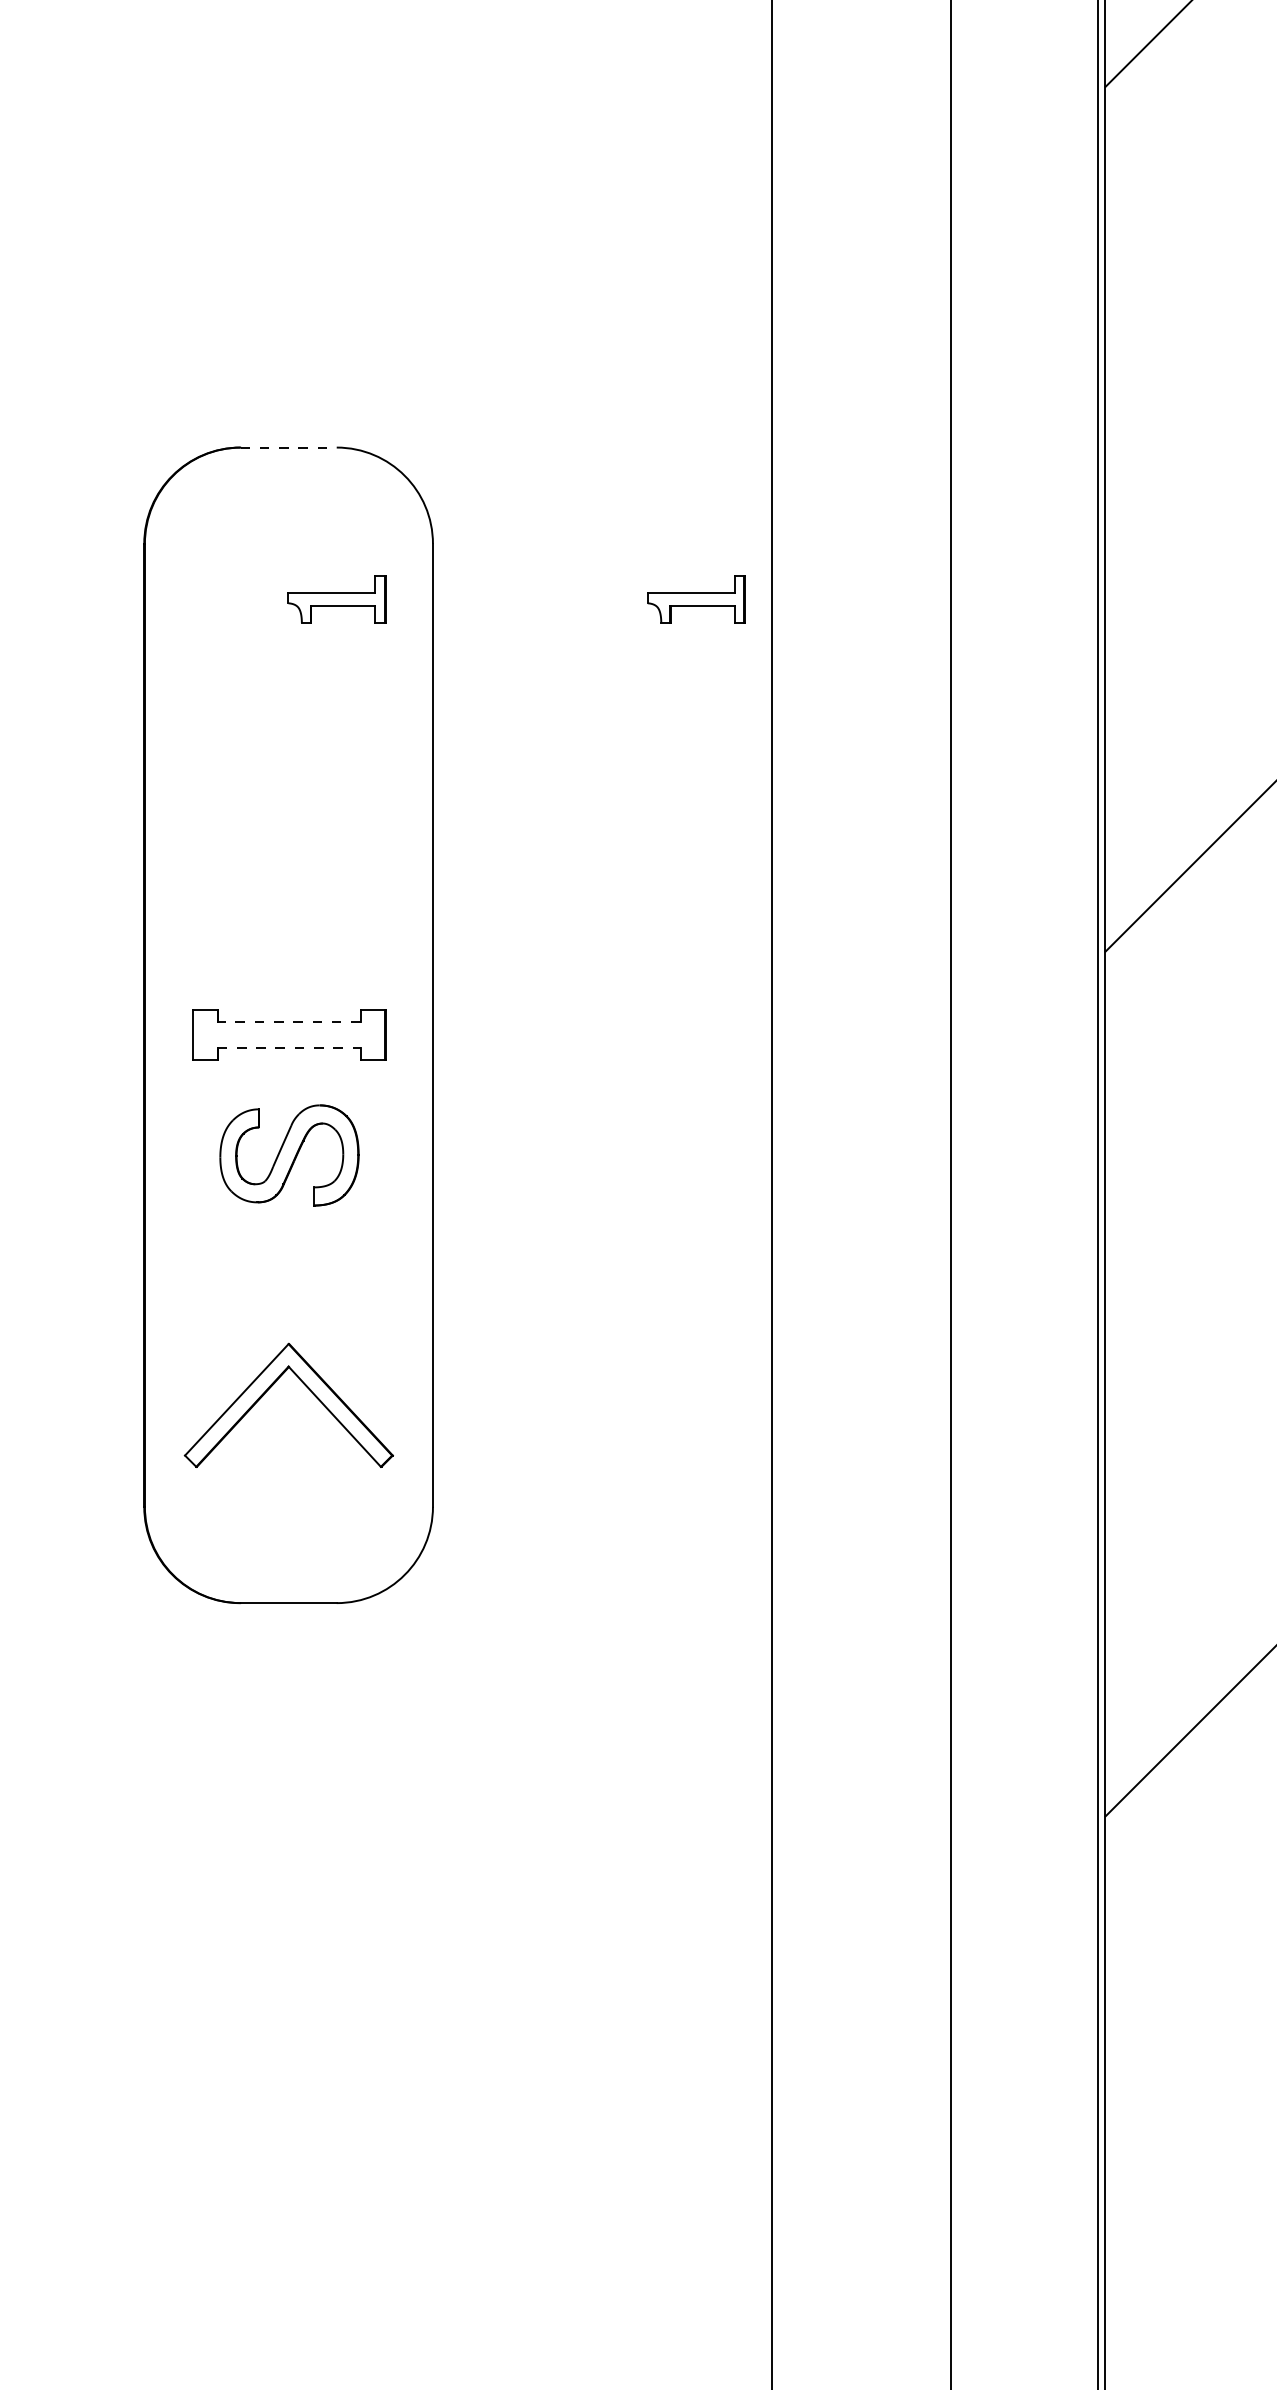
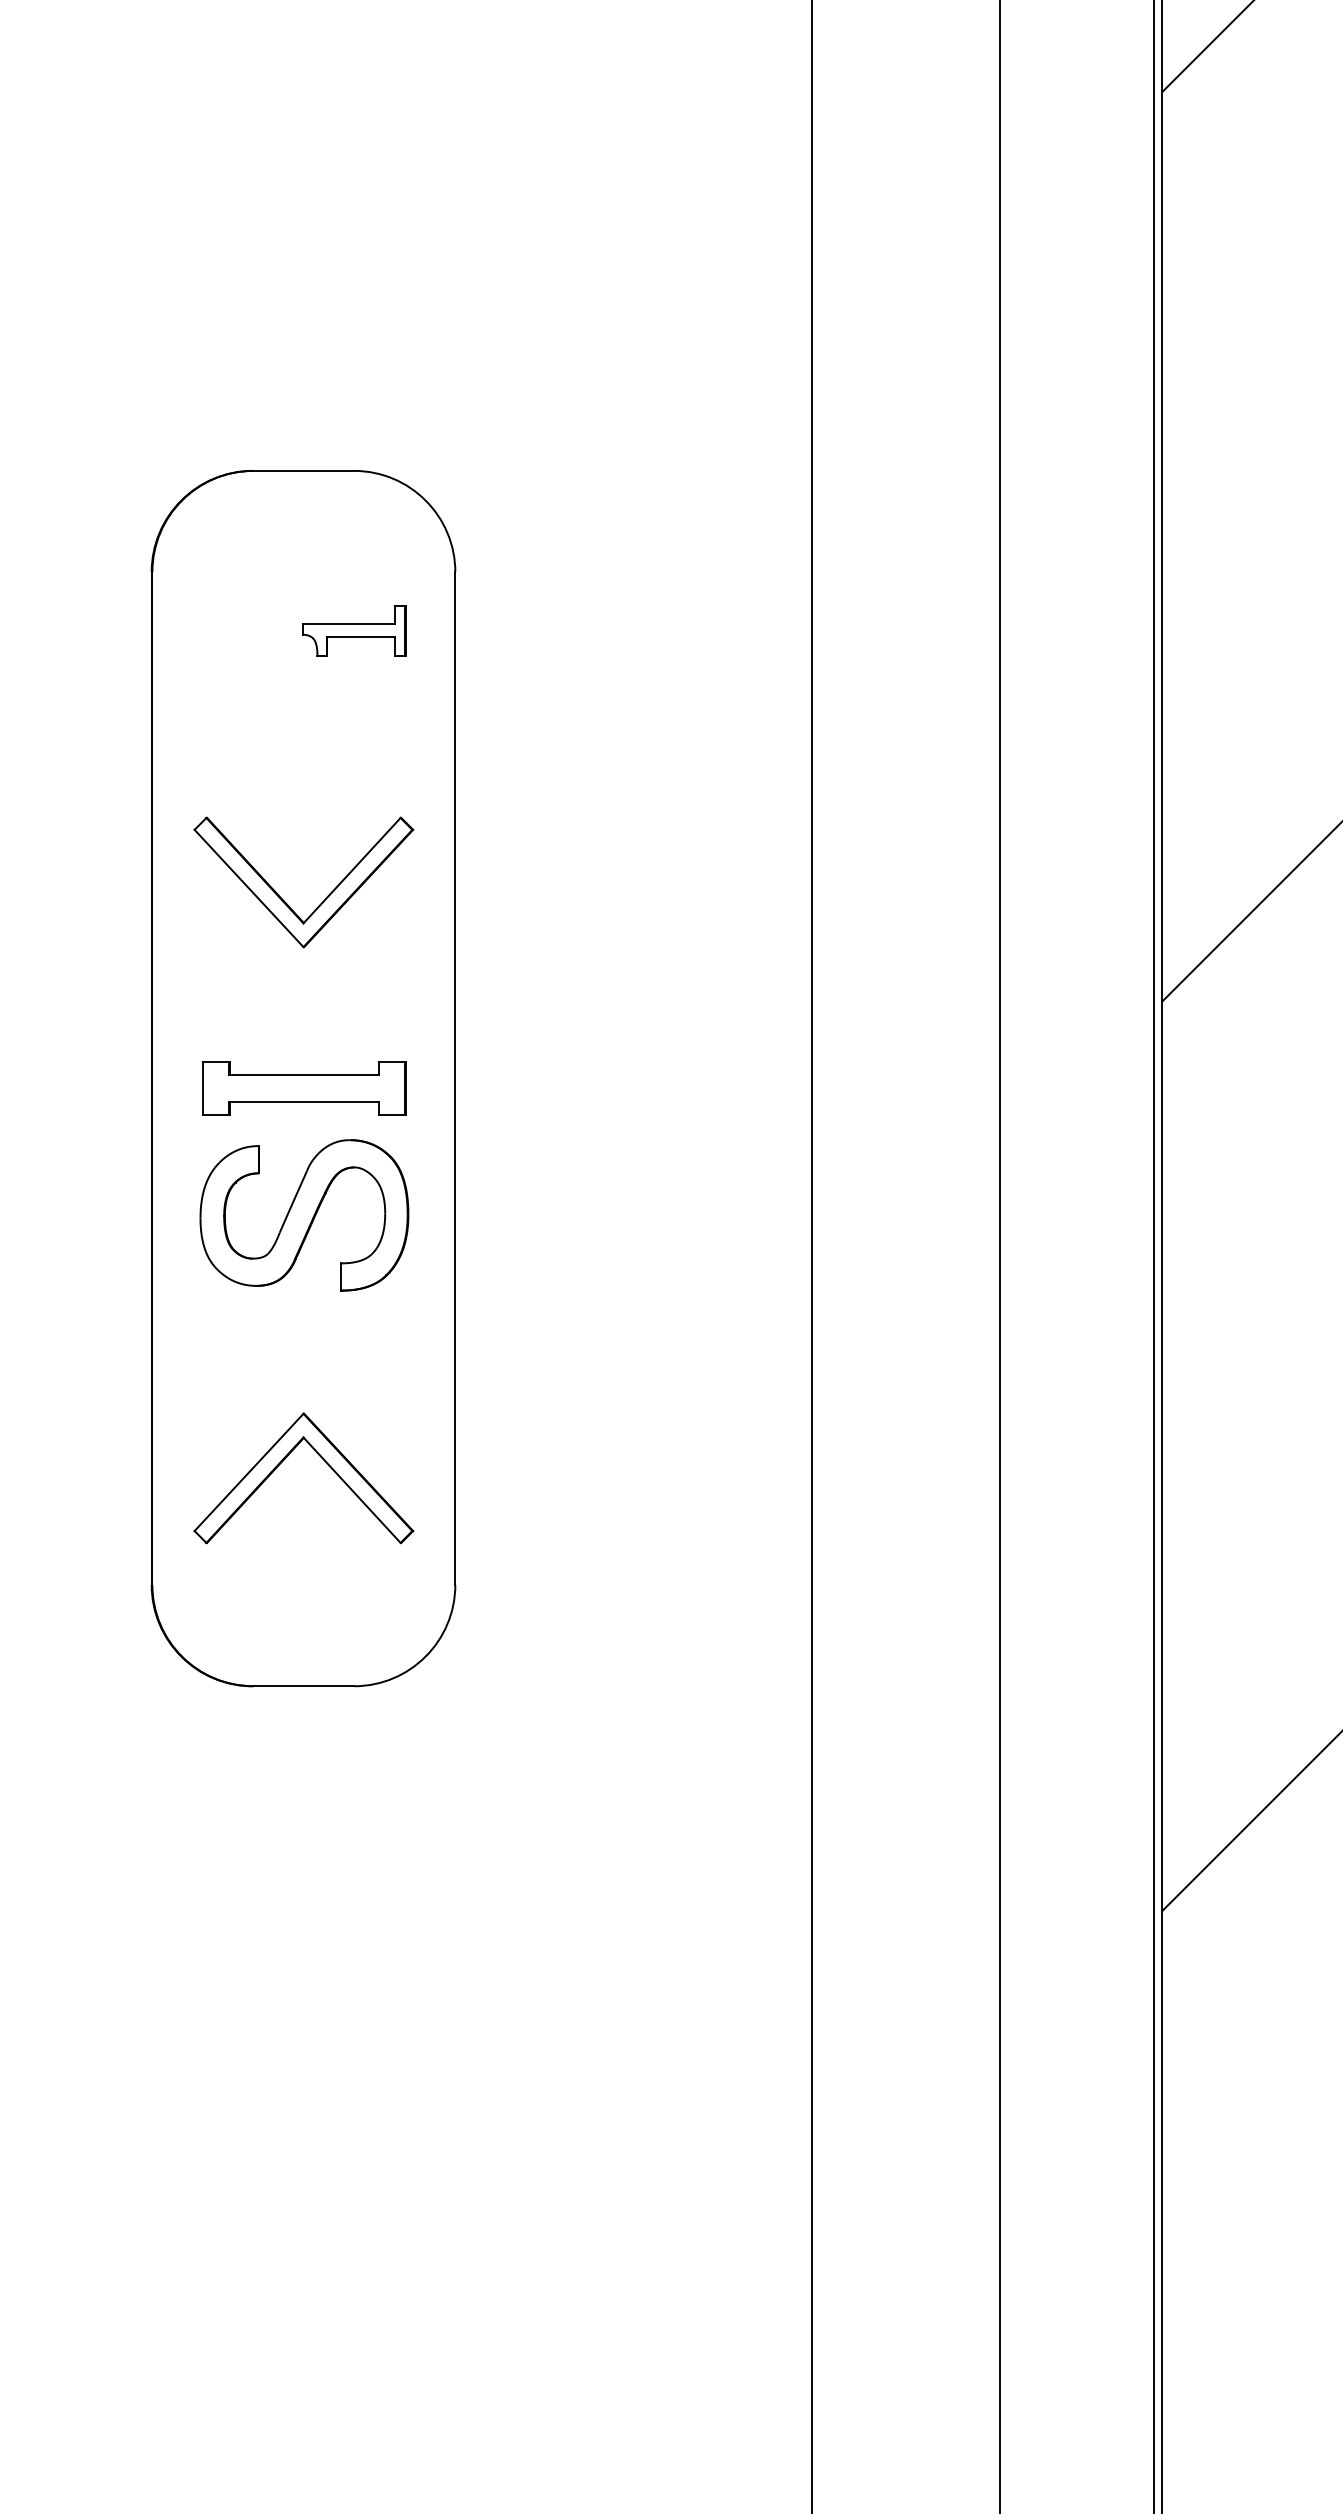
line: (288, 447) -> (303, 470), dashed -> solid
part: (696, 599) -> (732, 630), removed
part: (270, 856) -> (284, 900), added
line: (288, 1022) -> (303, 1075), dashed -> solid
line: (289, 1048) -> (304, 1102), dashed -> solid
part: (289, 1155) -> (304, 1215), size x1.43

